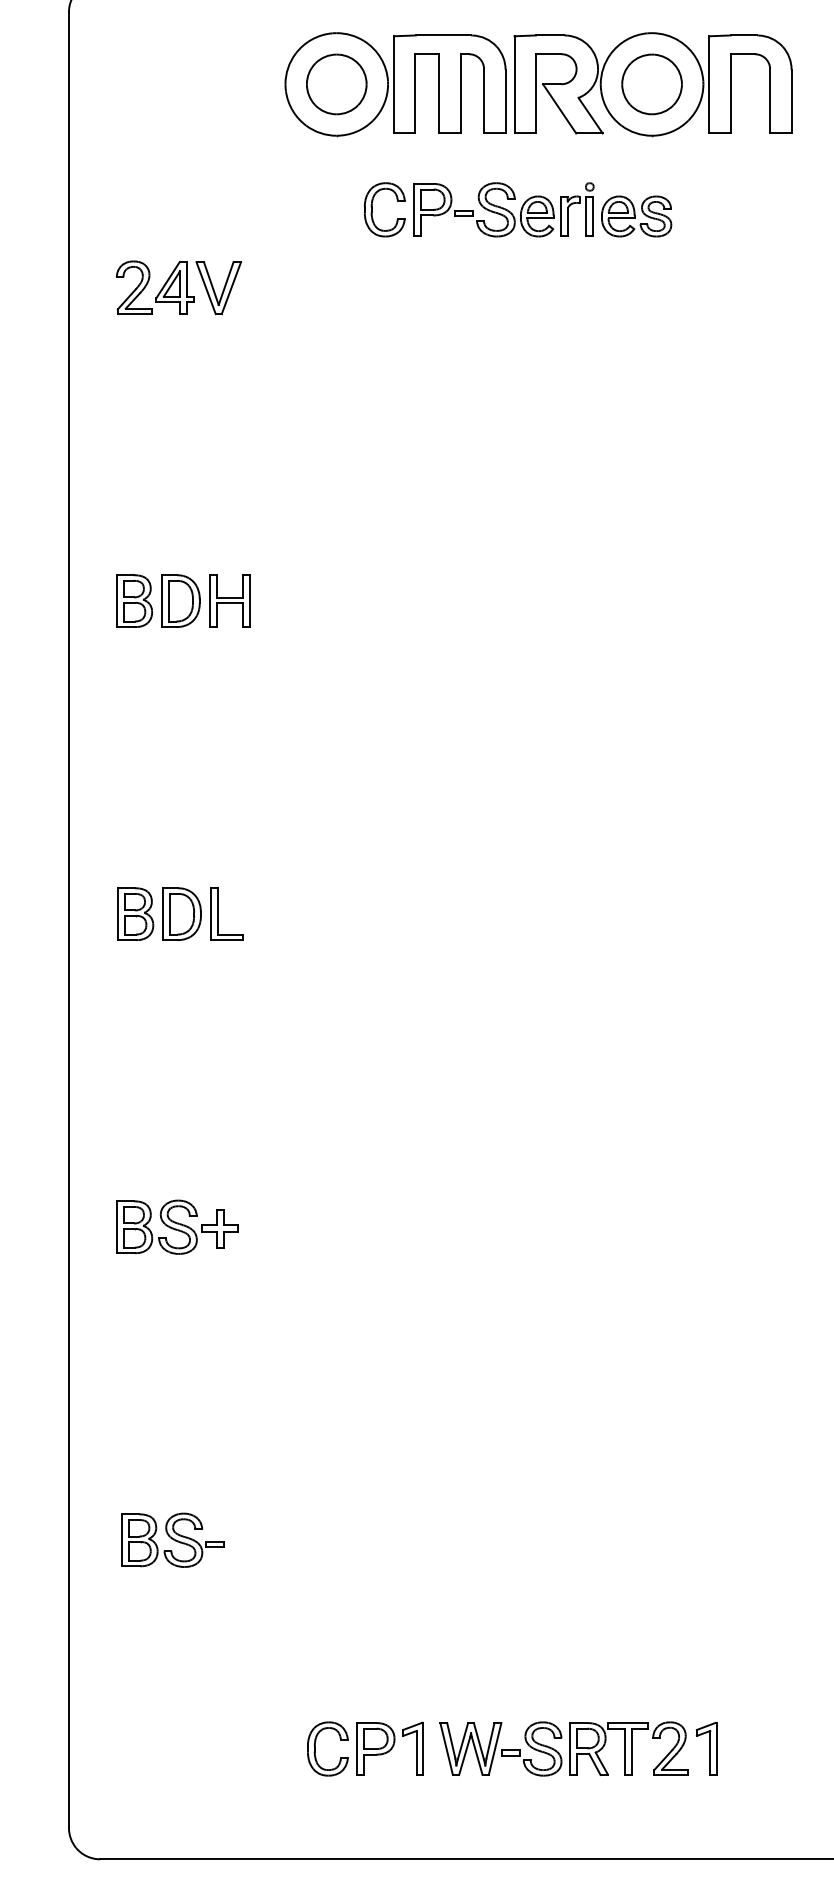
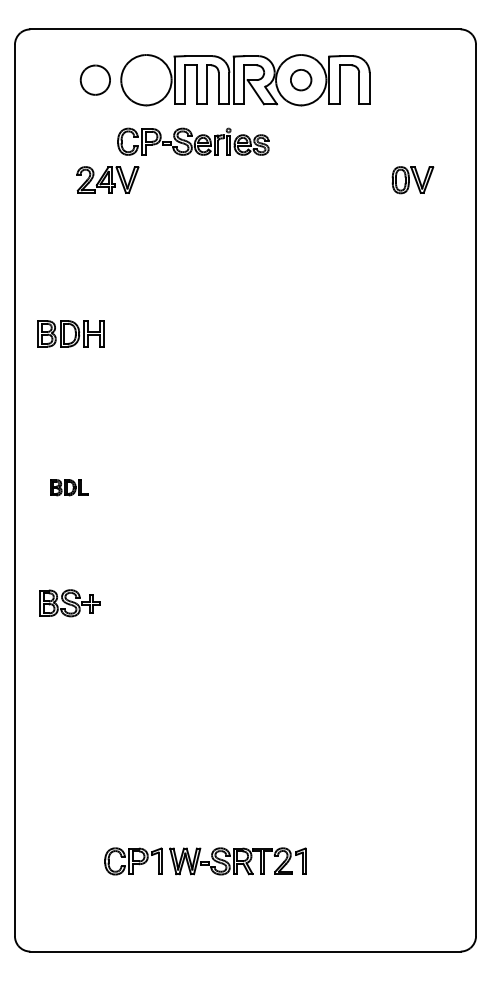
part: (334, 82) -> (94, 79), moved
part: (650, 82) -> (300, 79), size x0.7
part: (518, 209) -> (193, 141), moved
part: (178, 286) -> (107, 179), moved
part: (180, 914) -> (69, 487), size x0.6
part: (175, 1227) -> (69, 603), moved
part: (171, 1539) -> (65, 794), removed
part: (512, 1749) -> (205, 861), moved

